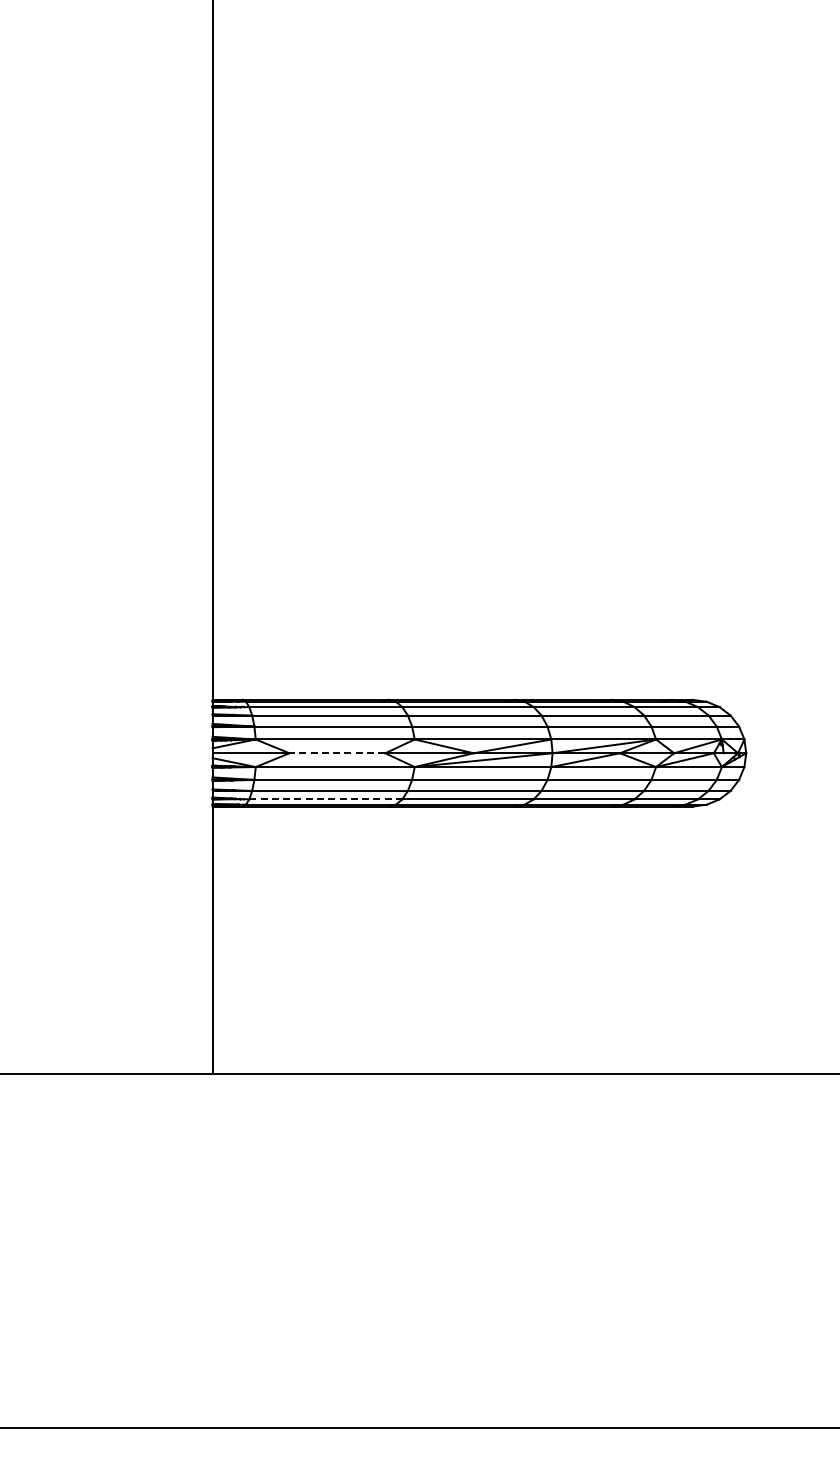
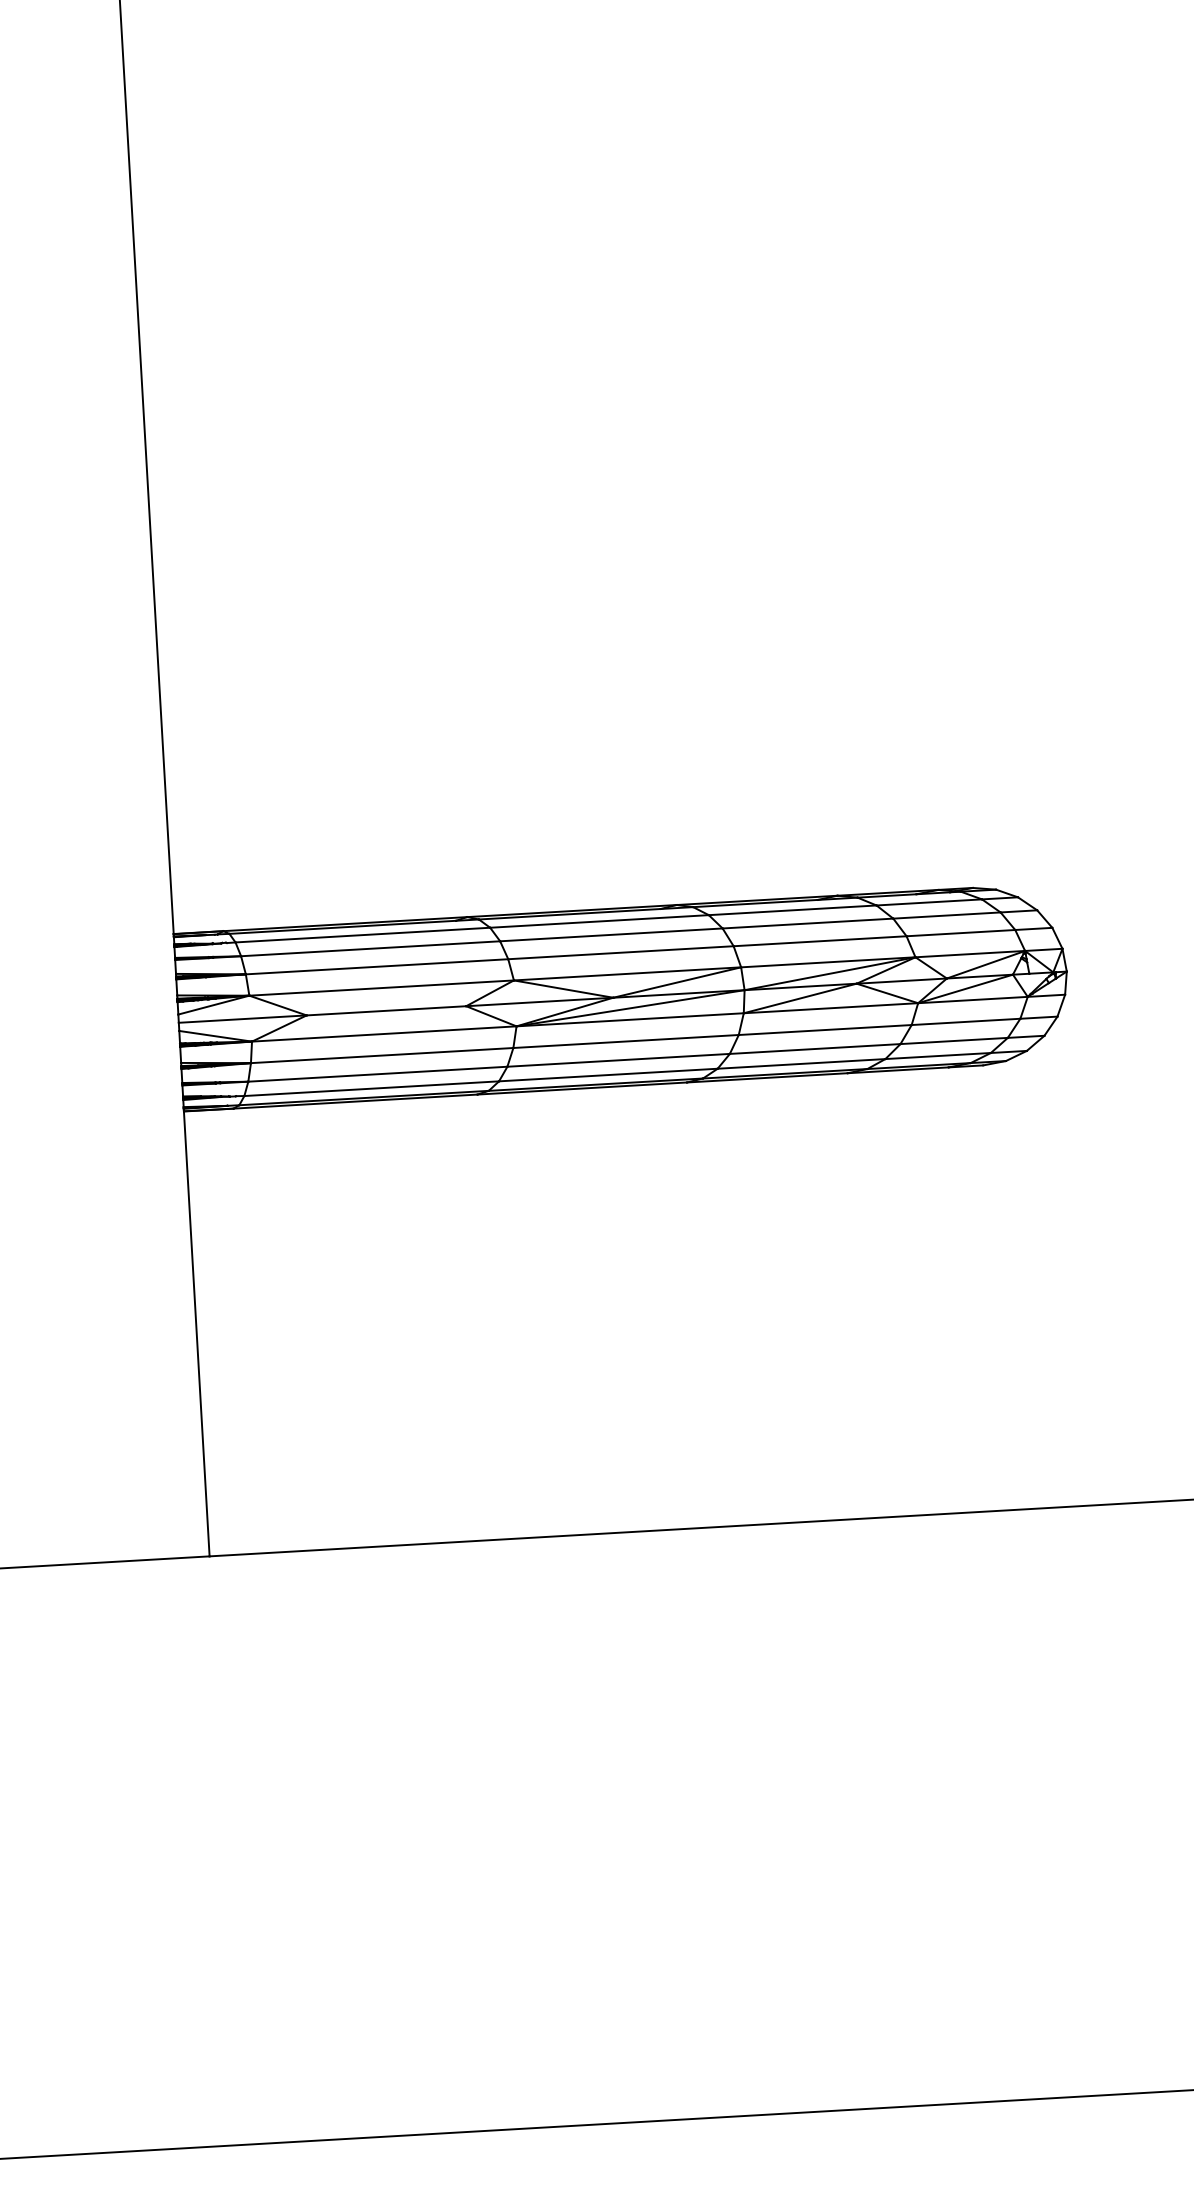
line: (337, 753) -> (386, 1011), dashed -> solid
line: (325, 799) -> (371, 1088), dashed -> solid

